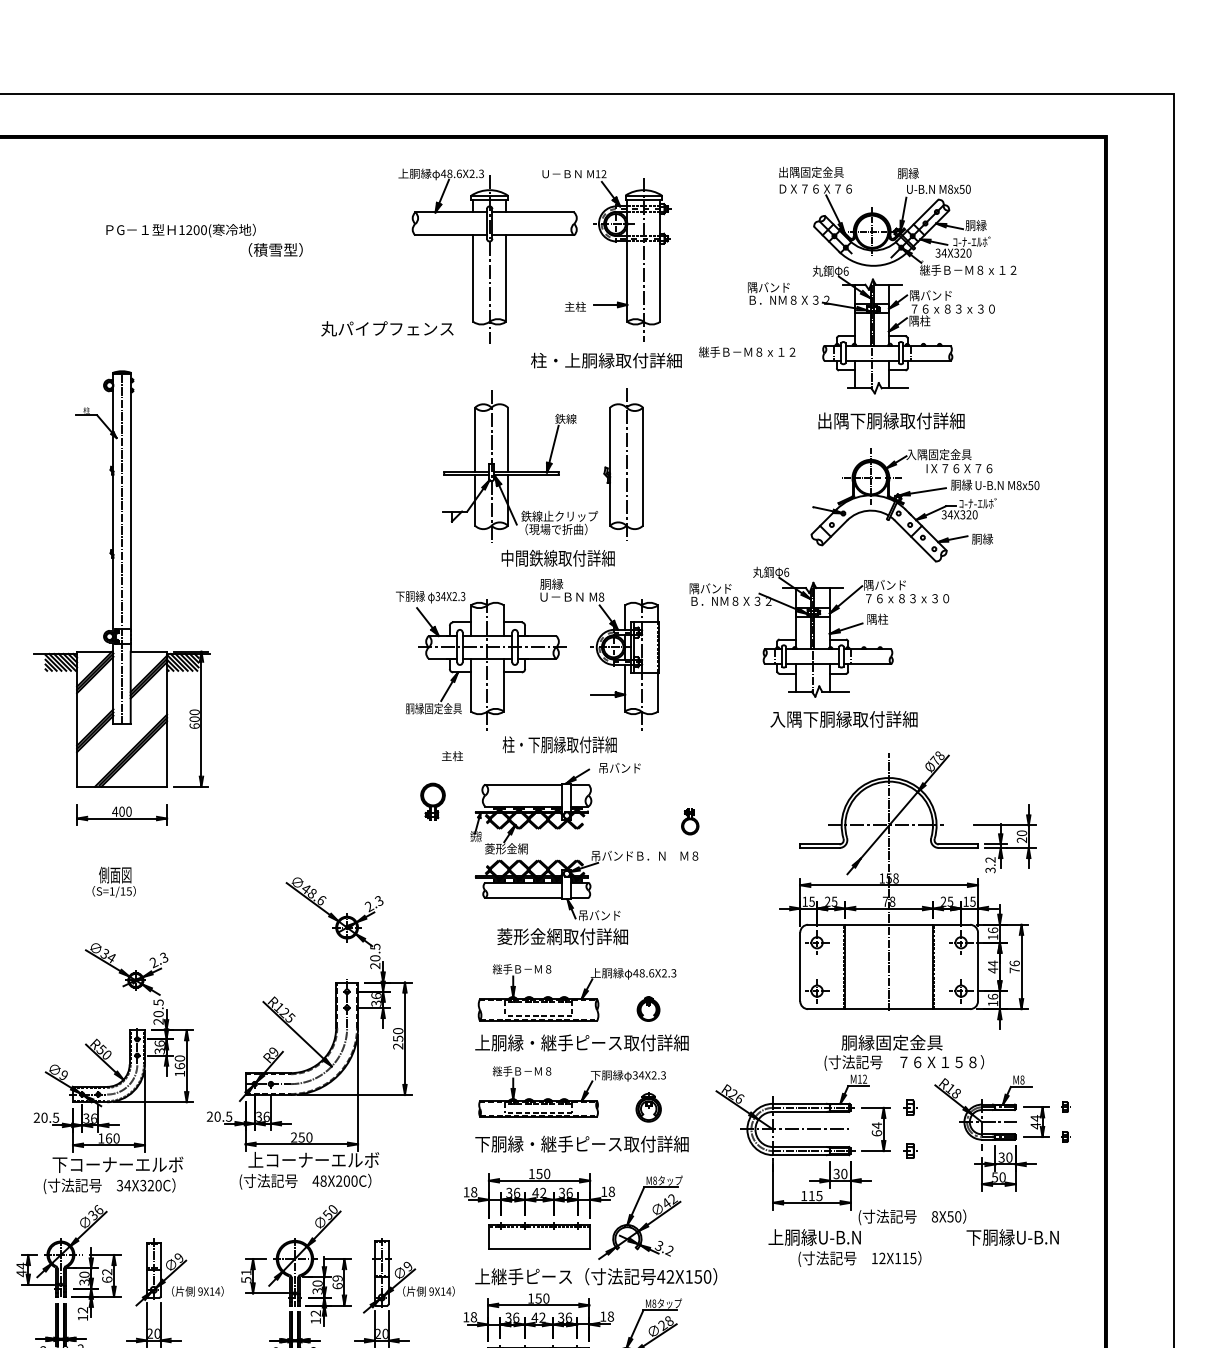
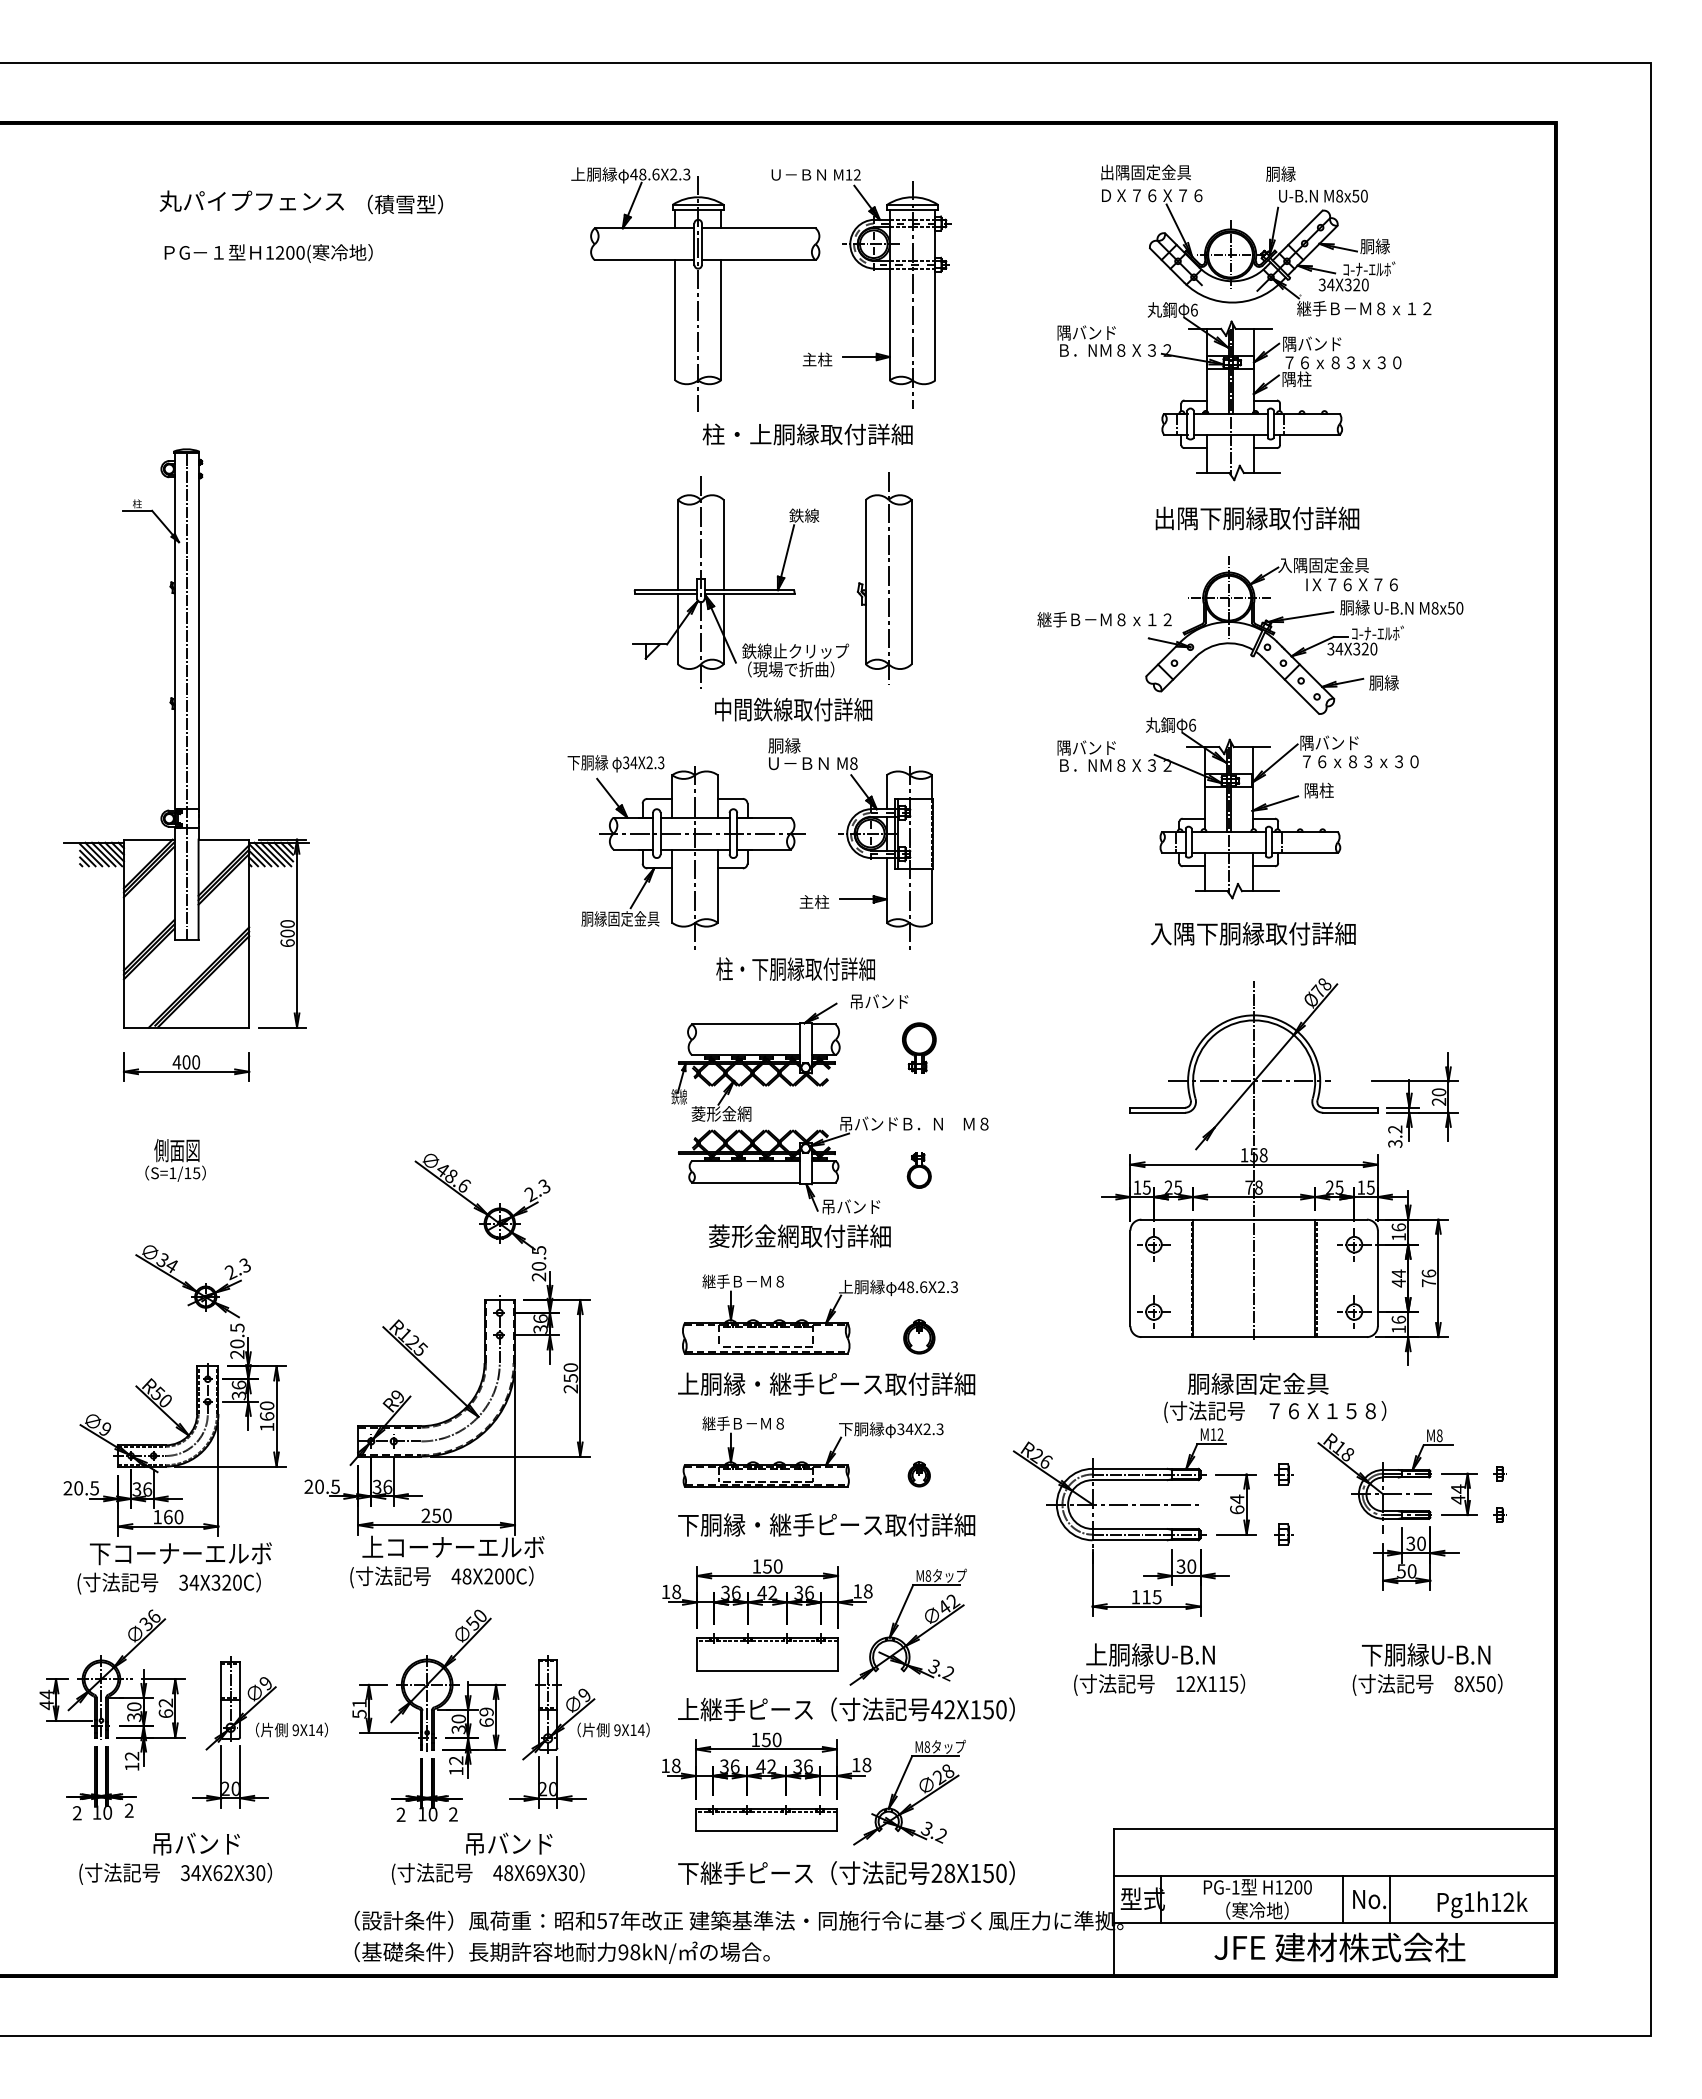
text: (275, 249) -> (405, 204), moved
text: (387, 328) -> (251, 200), moved
text: (747, 352) -> (1104, 619), moved
text: (606, 360) -> (807, 434), moved
part: (818, 632) -> (1237, 808), moved
text: (844, 719) -> (1253, 933), moved
text: (452, 756) -> (814, 902), moved
part: (433, 801) -> (919, 1047), moved
part: (689, 821) -> (918, 1170), moved
part: (647, 1107) -> (918, 1474), size x0.62
text: (912, 1217) -> (1427, 1684), moved
text: (859, 1258) -> (1159, 1684), moved

